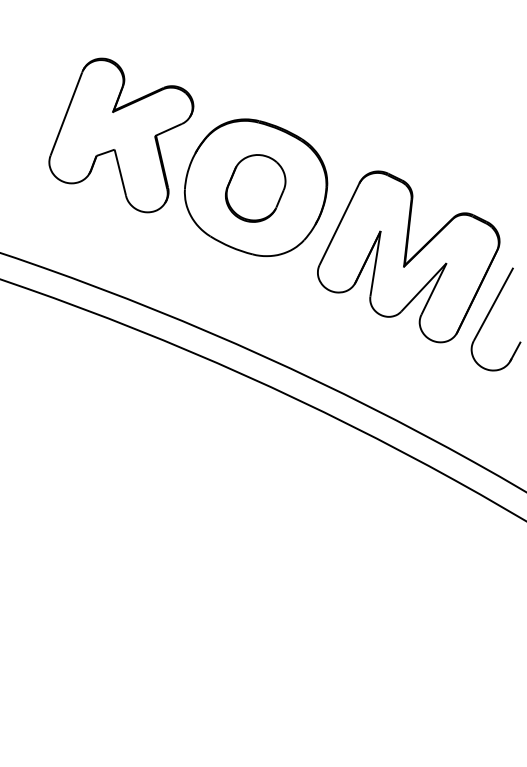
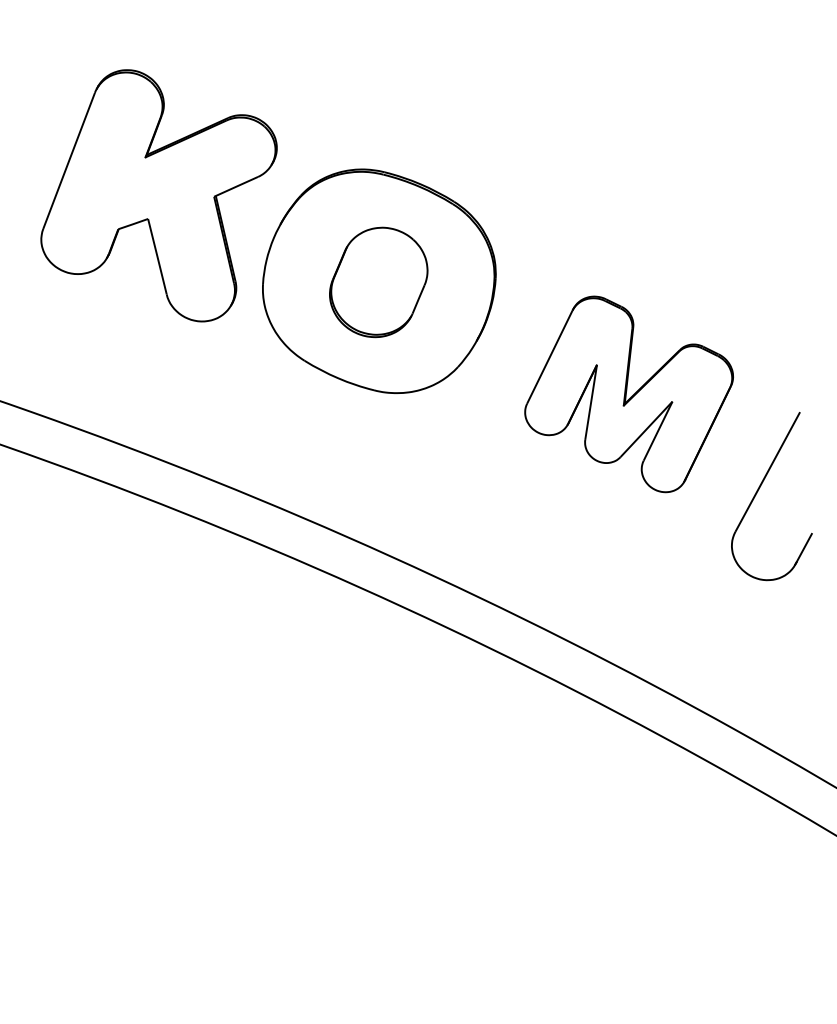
part: (408, 256) -> (628, 393), size x0.7

